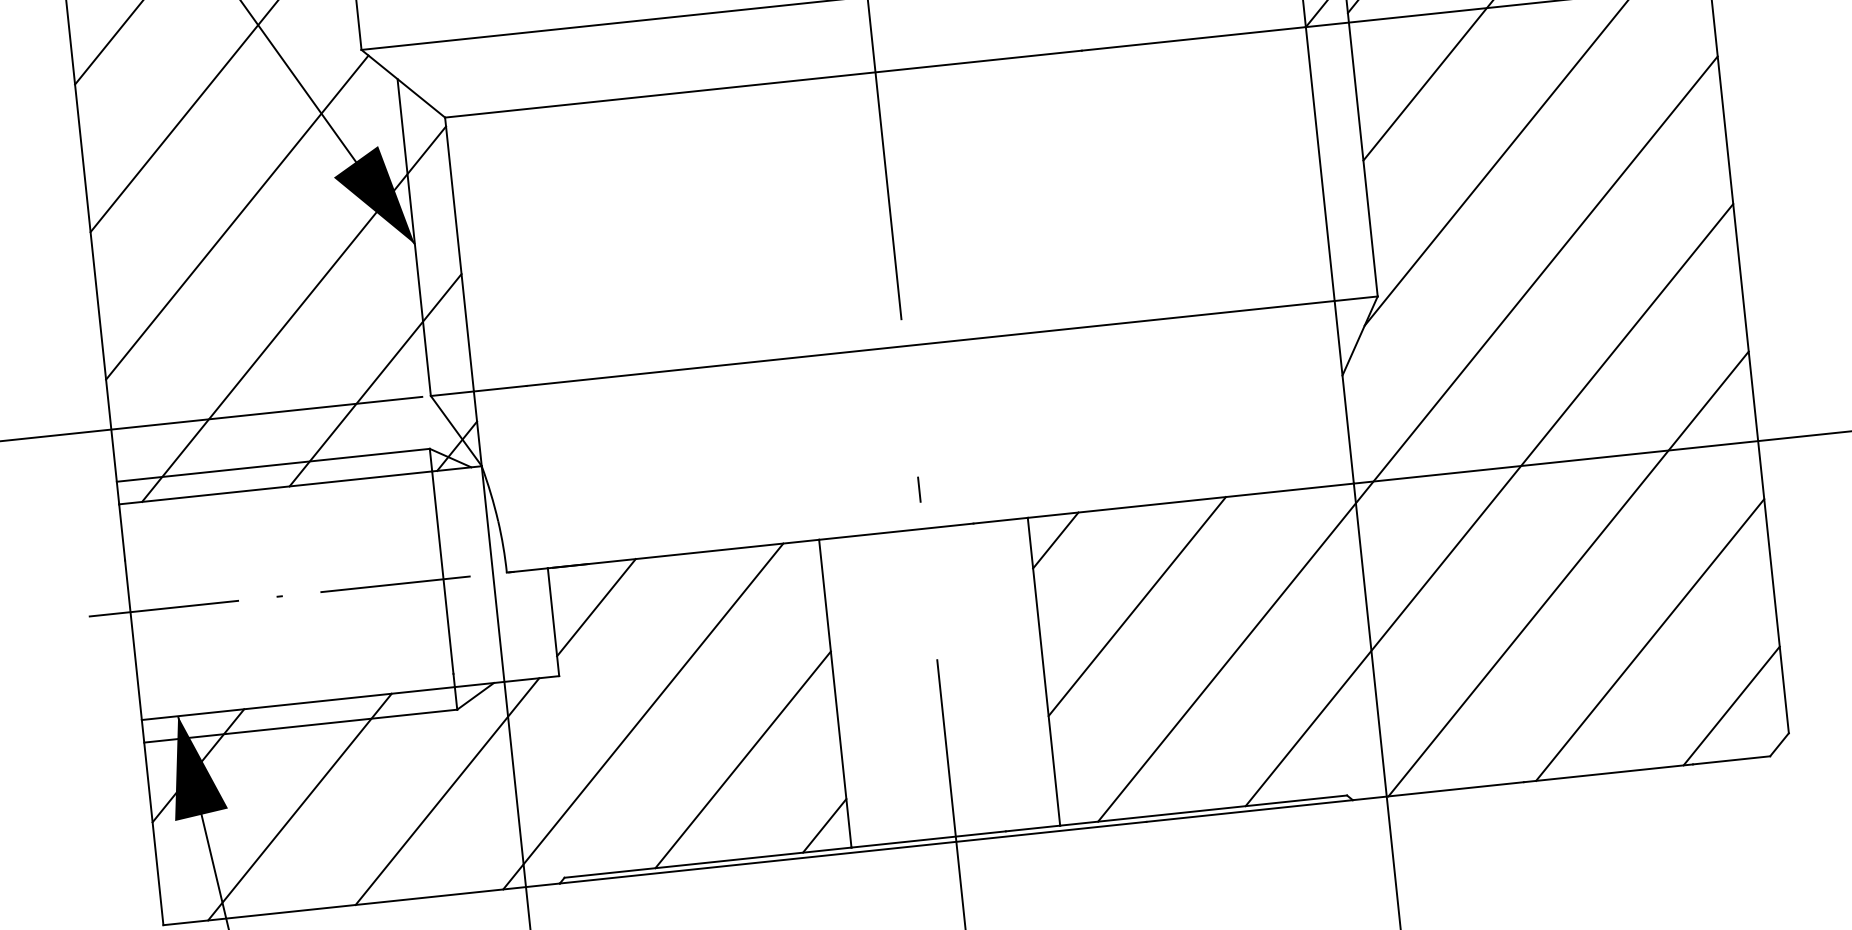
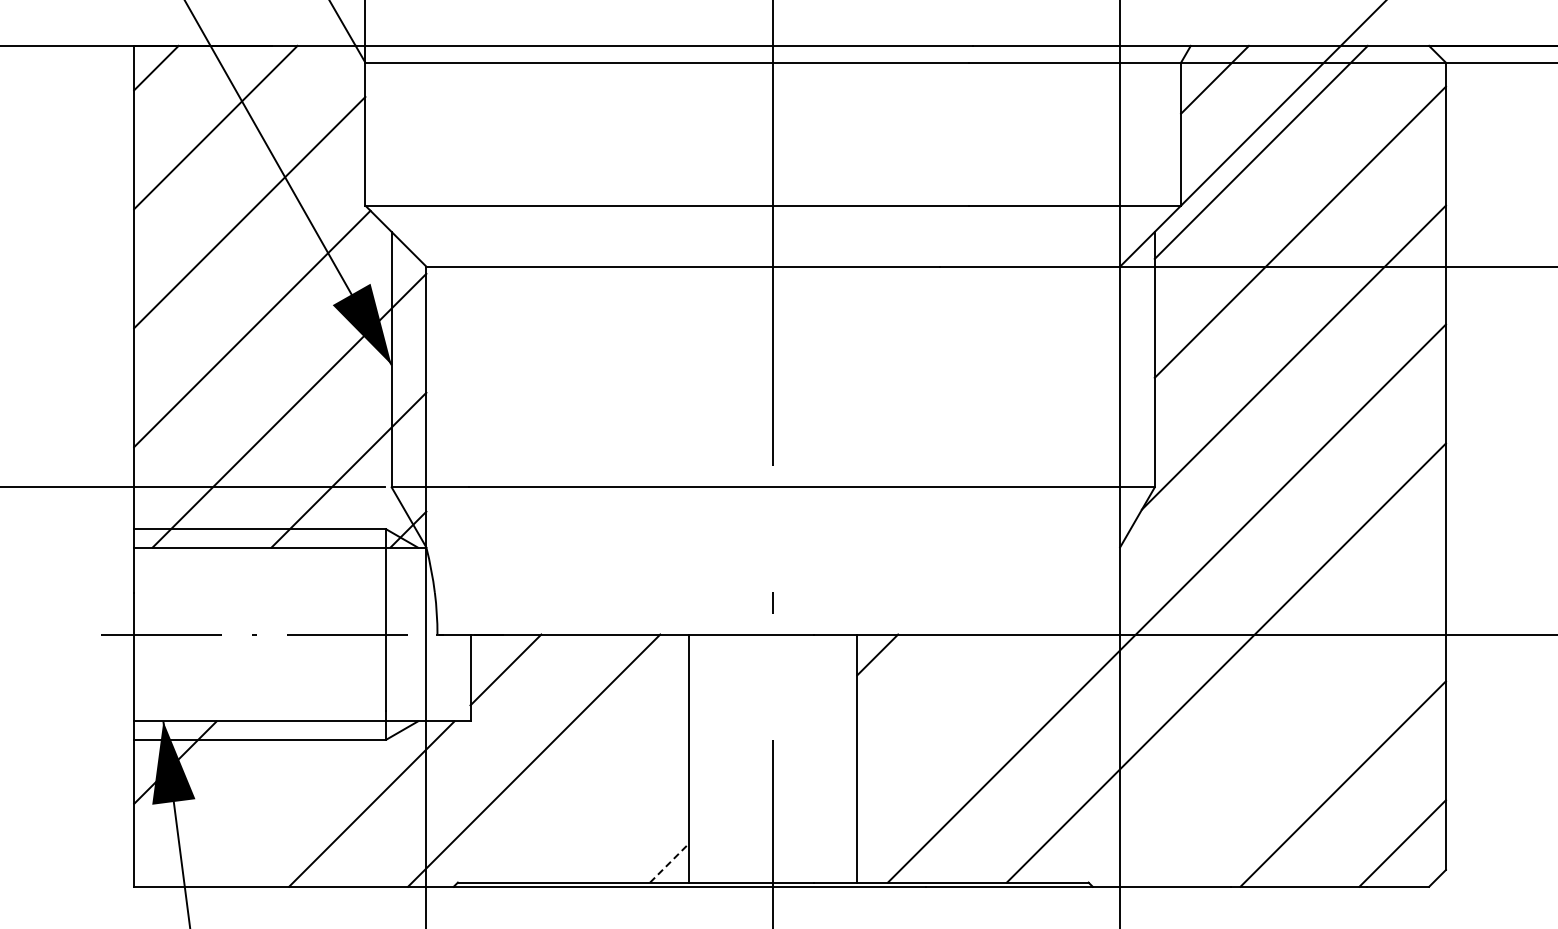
line: (1568, 573) -> (1283, 724), removed
line: (1137, 606) -> (937, 714), removed
line: (743, 759) -> (610, 803), removed
line: (299, 806) -> (252, 803), removed
line: (824, 826) -> (669, 863), solid -> dashed

